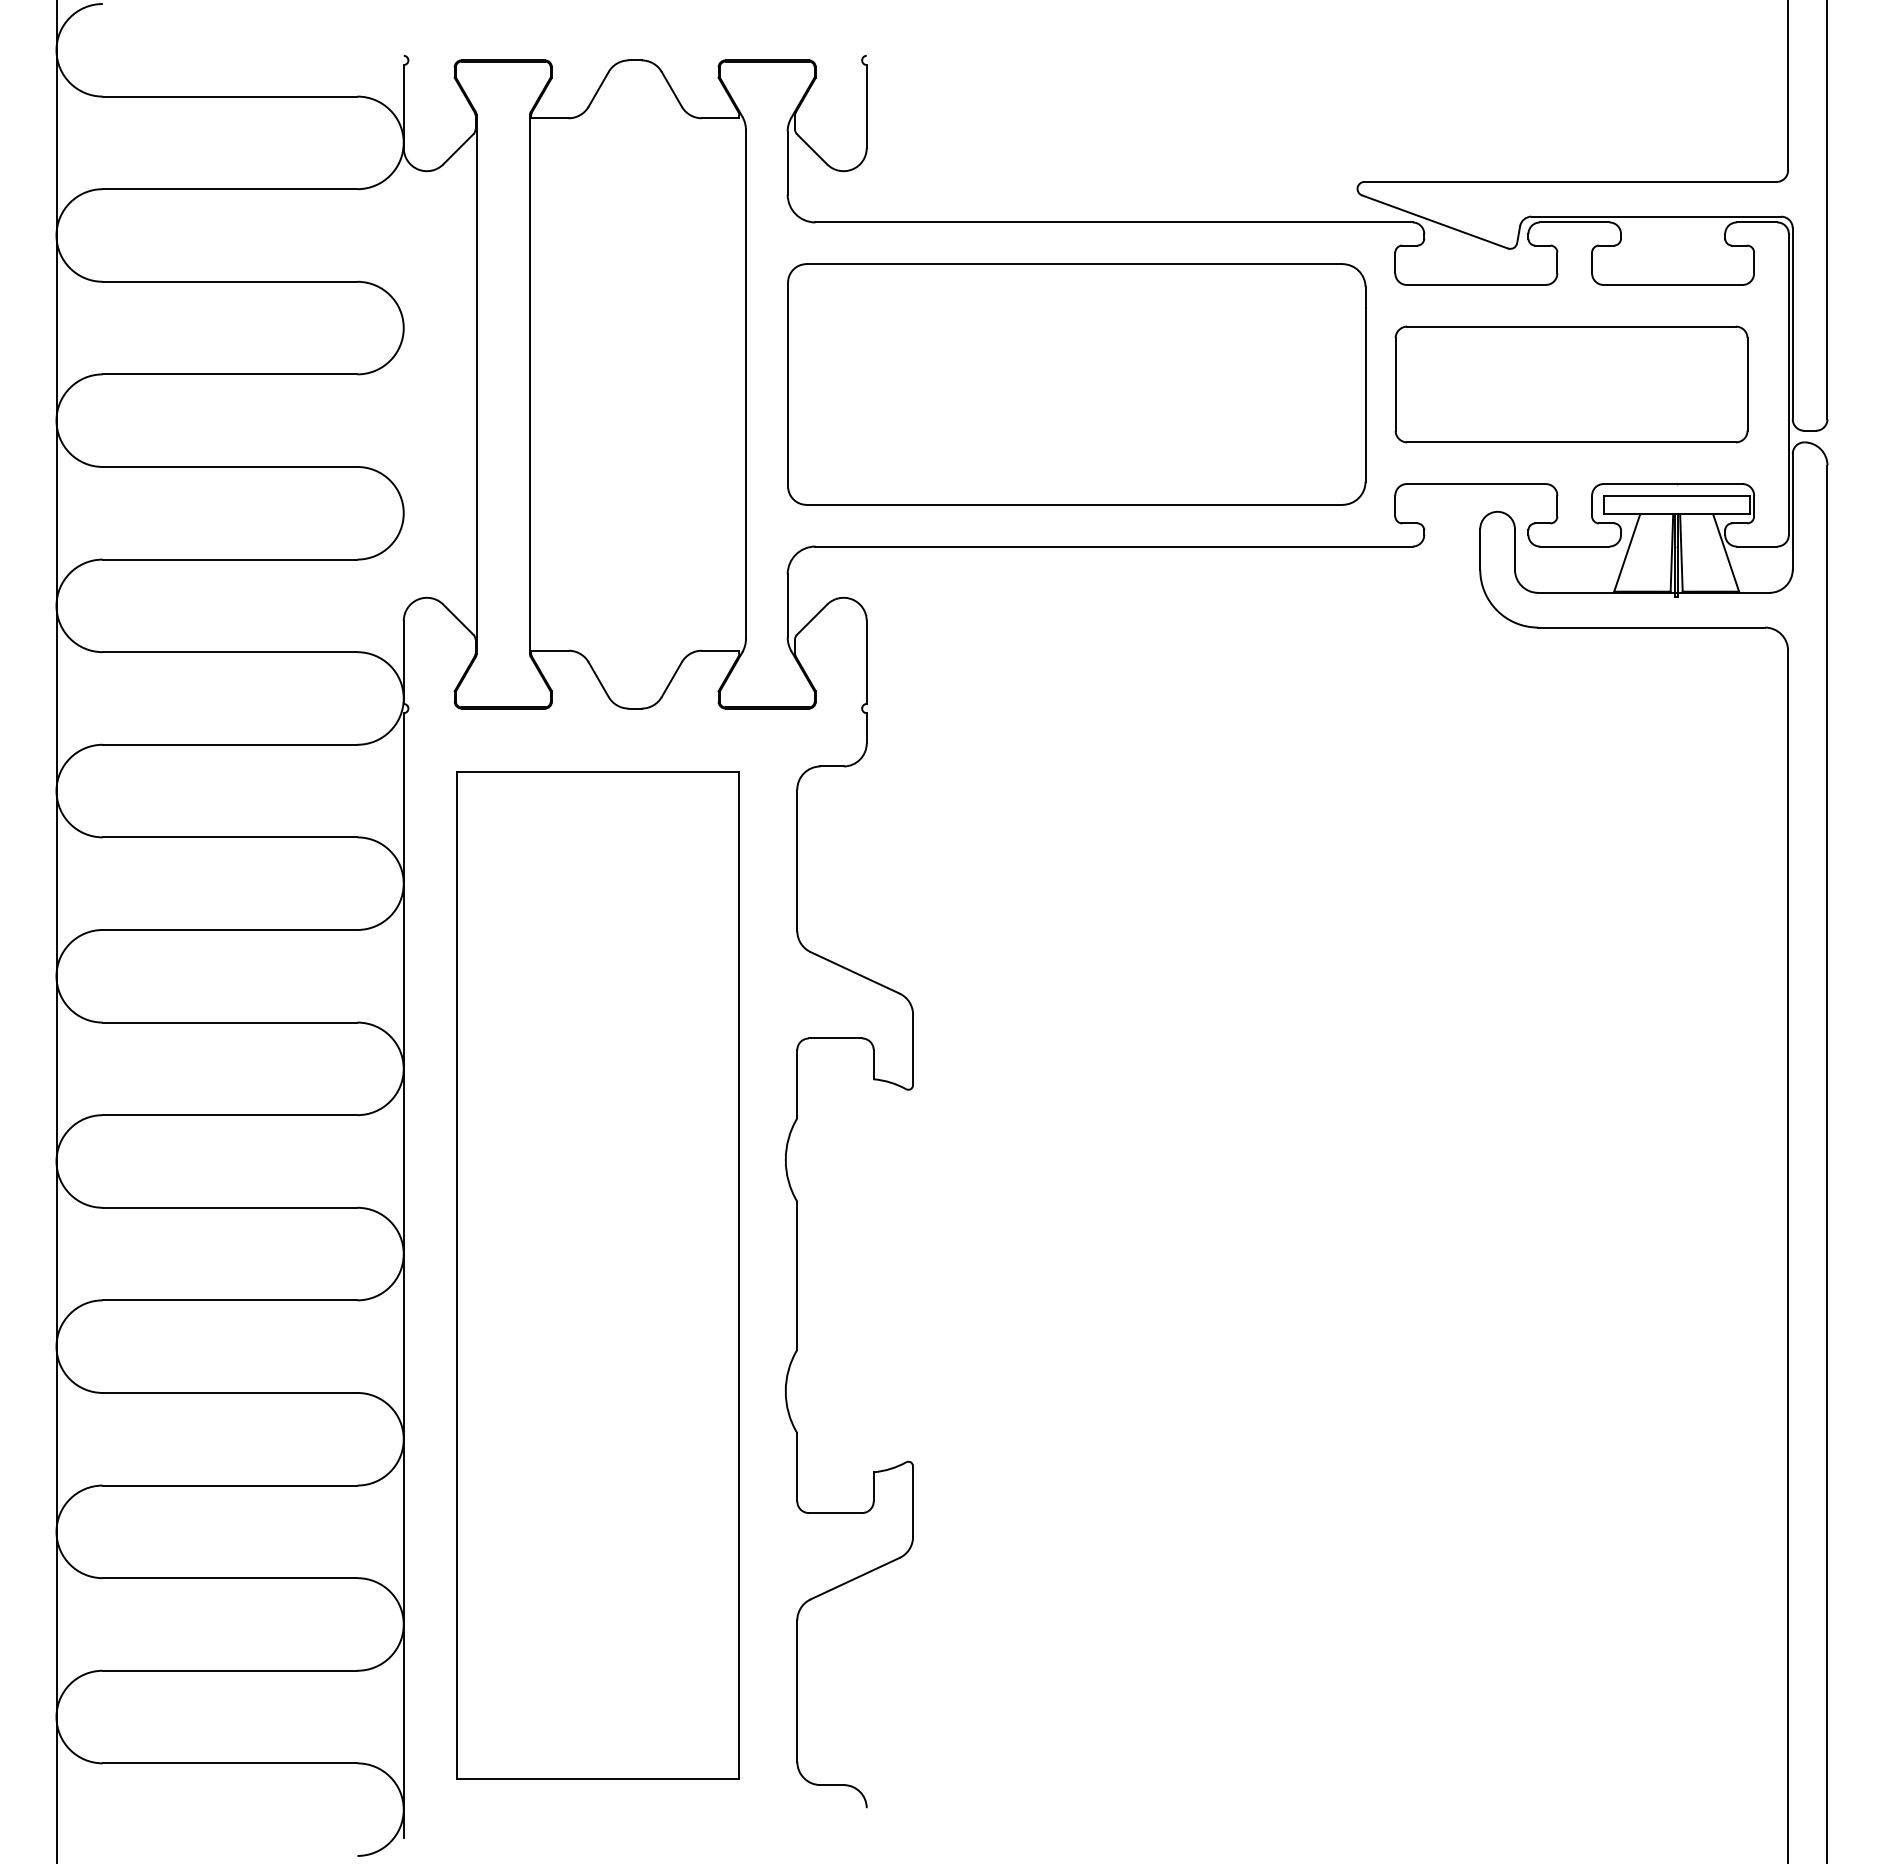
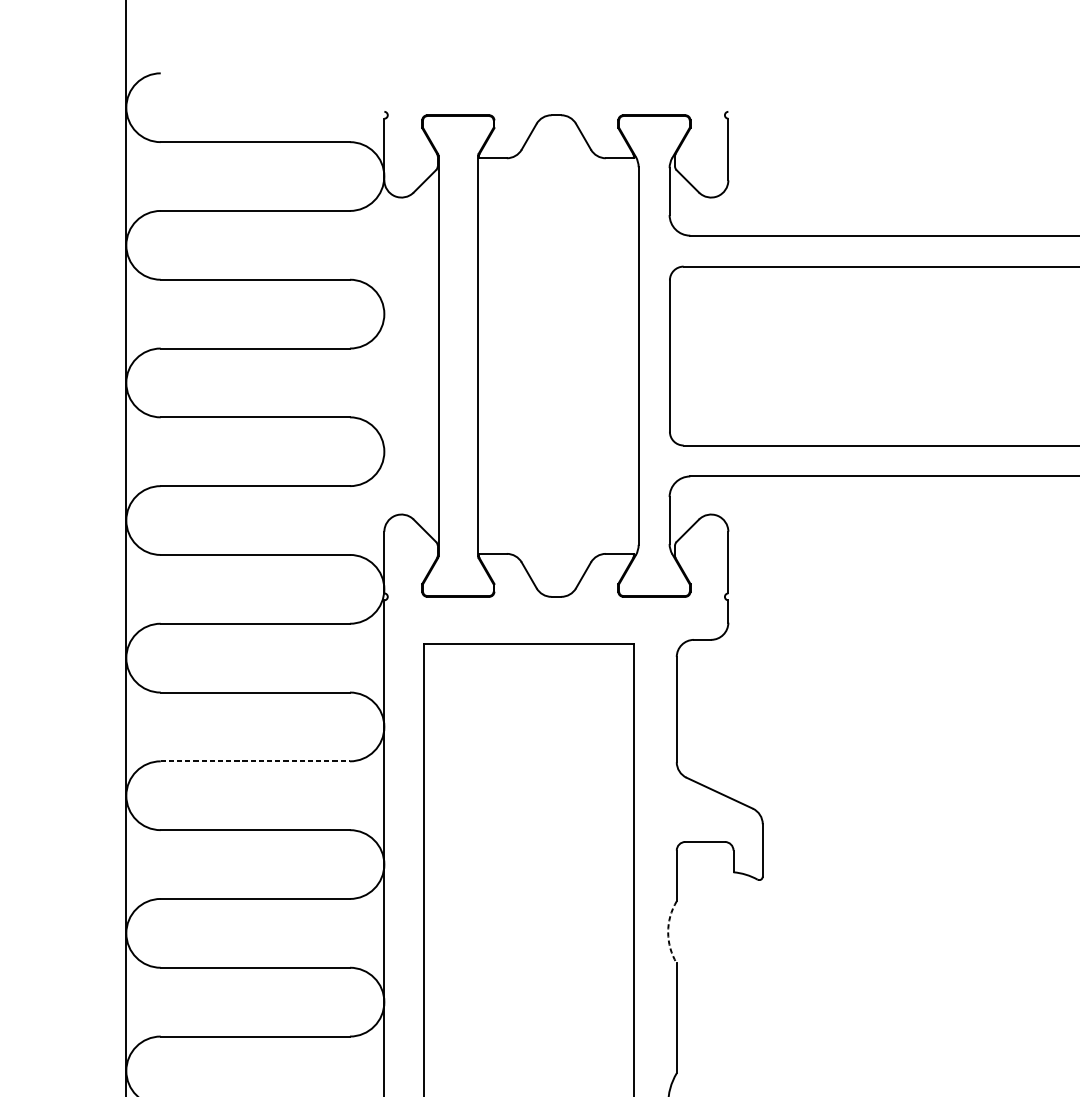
line: (230, 929) -> (255, 760), solid -> dashed
arc: (785, 1160) -> (667, 932), solid -> dashed

